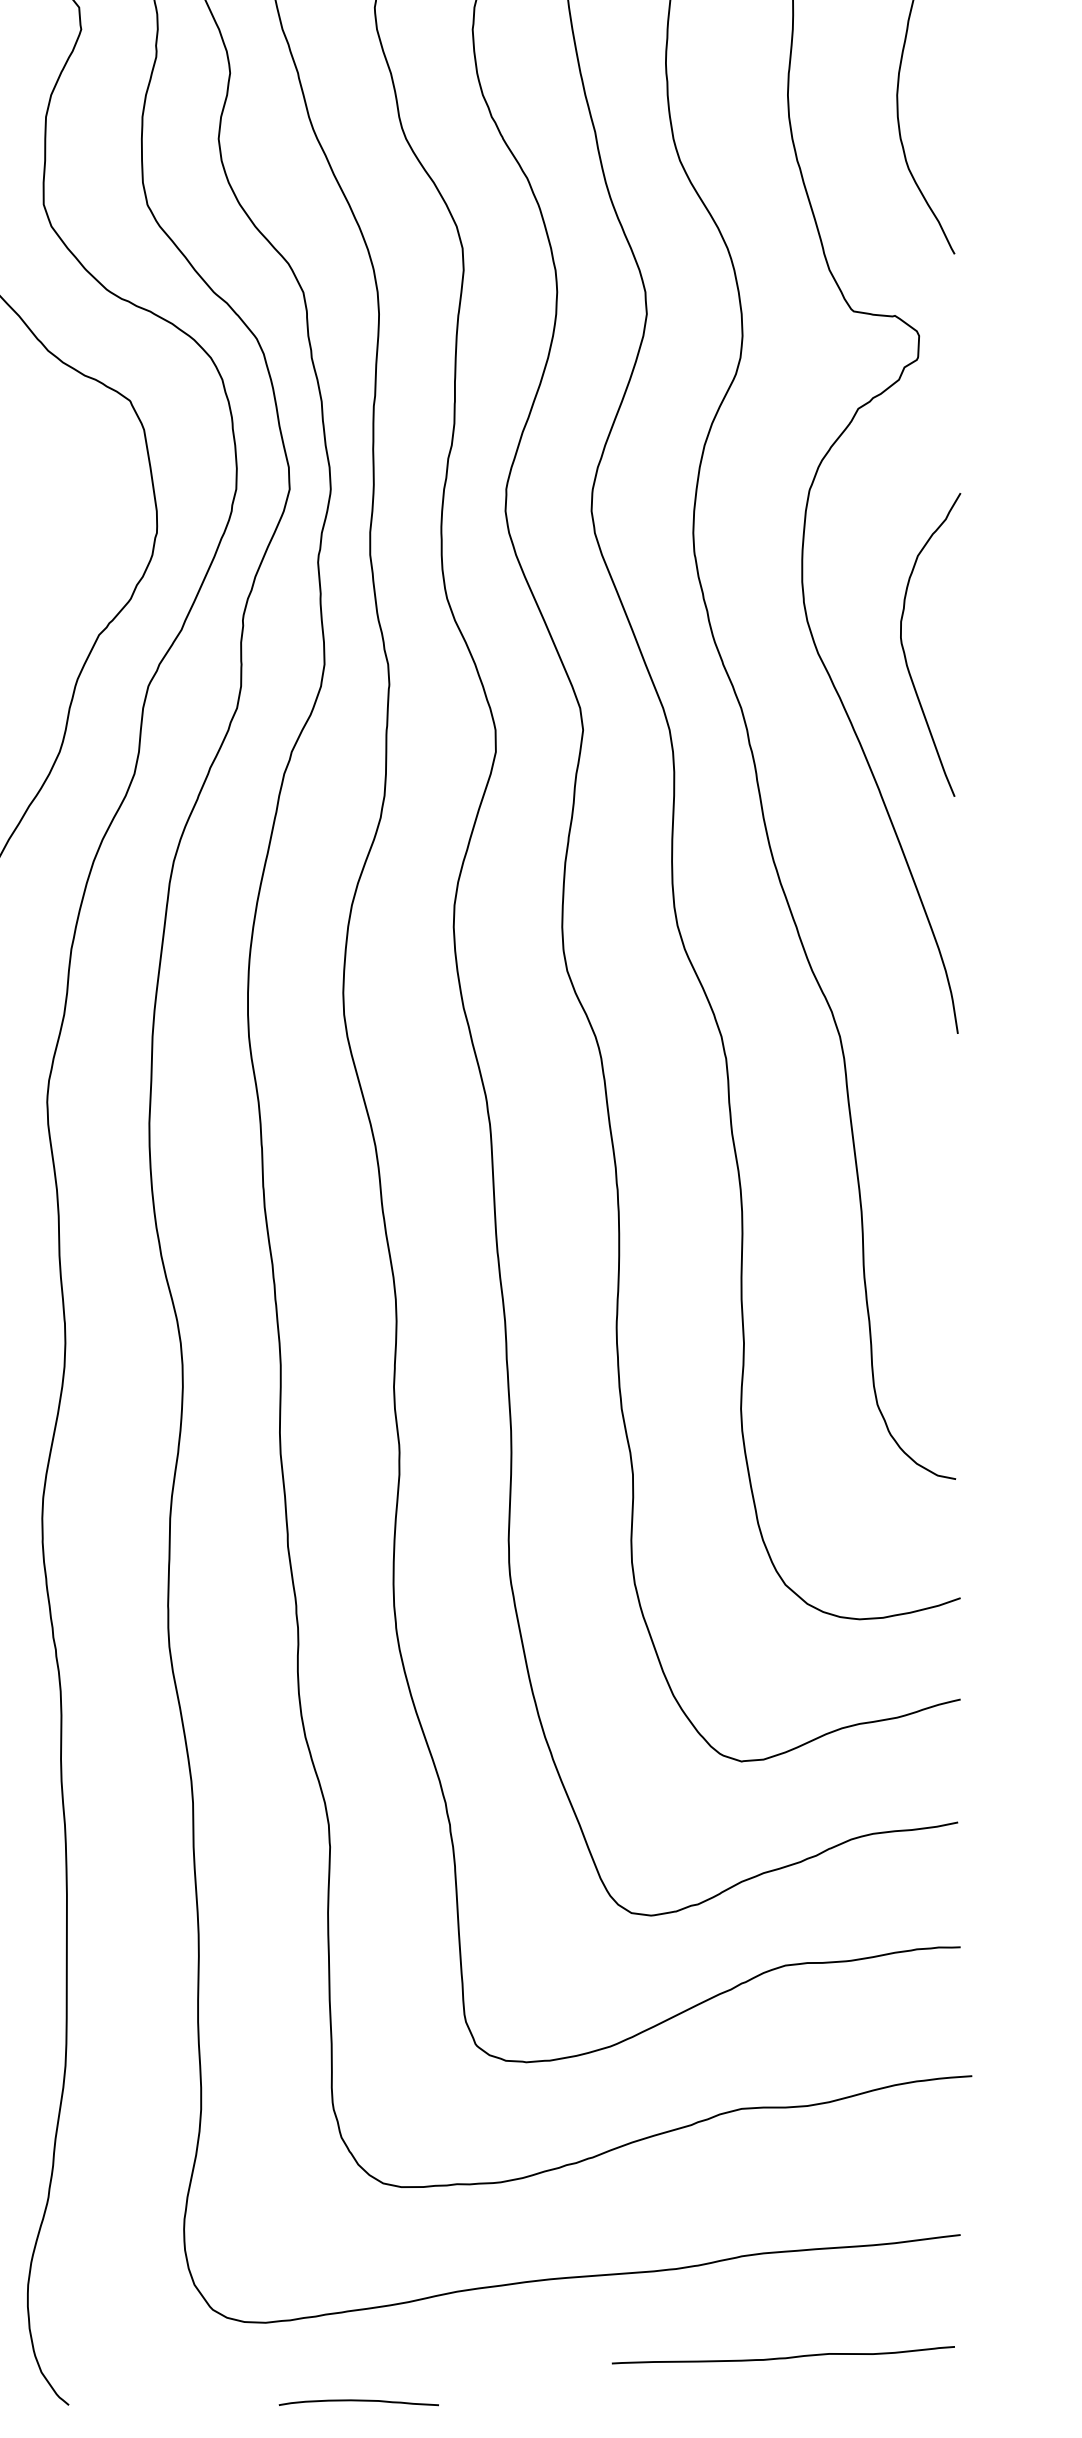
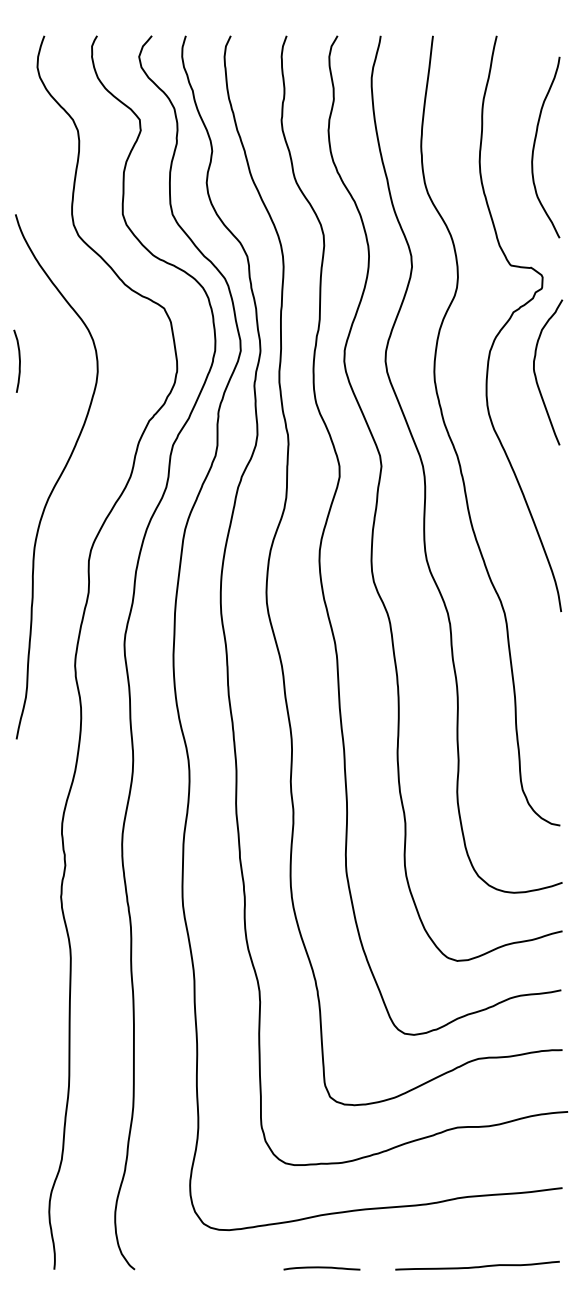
curve: (906, 651) -> (536, 375), moved
curve: (783, 2356) -> (477, 1266), moved
curve: (357, 2402) -> (321, 1268), moved

